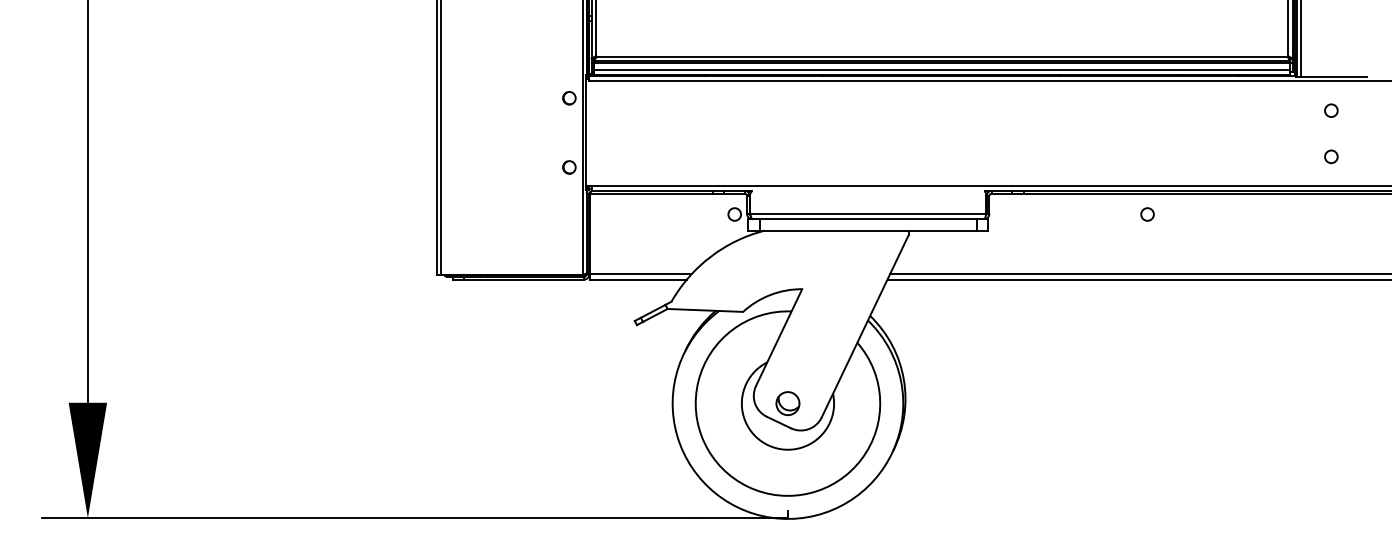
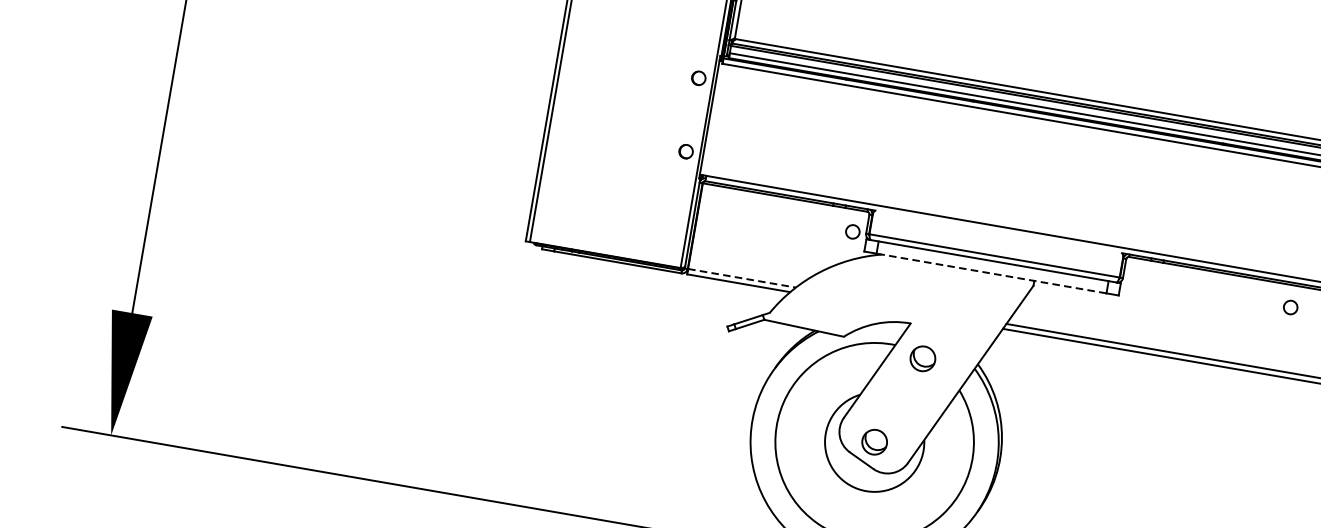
line: (867, 230) -> (990, 273), solid -> dashed
line: (640, 274) -> (741, 278), solid -> dashed
part: (818, 319) -> (922, 358), added

